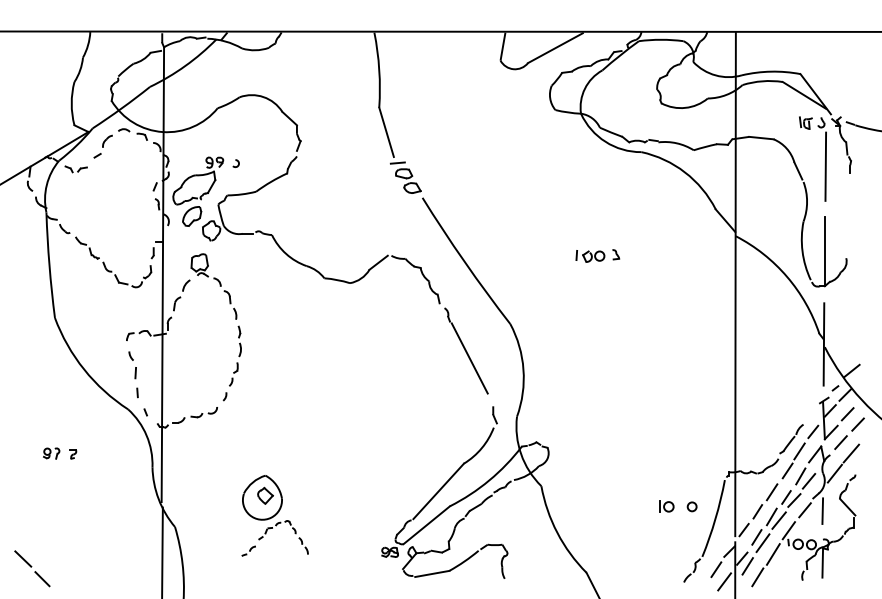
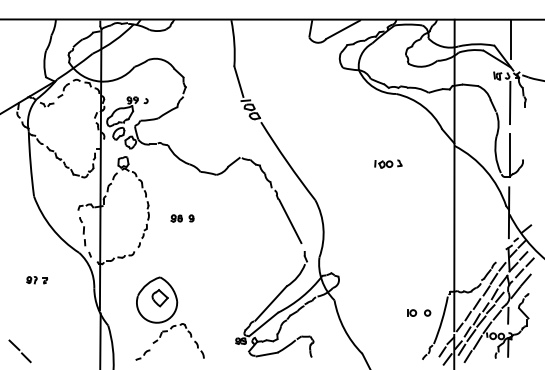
line: (826, 63) -> (510, 39), added
part: (598, 254) -> (388, 163), moved
part: (295, 353) -> (182, 218), added
part: (274, 515) -> (169, 318), size x1.67

